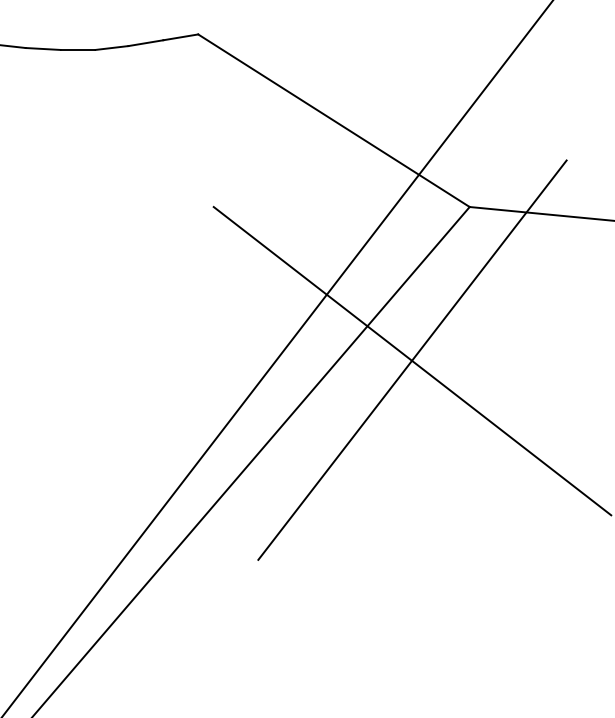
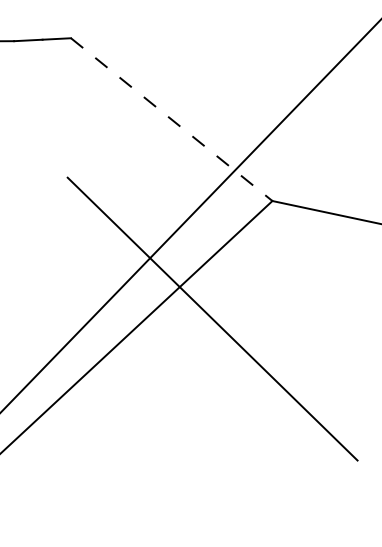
line: (333, 120) -> (171, 119), solid -> dashed
line: (412, 359) -> (212, 317), removed

